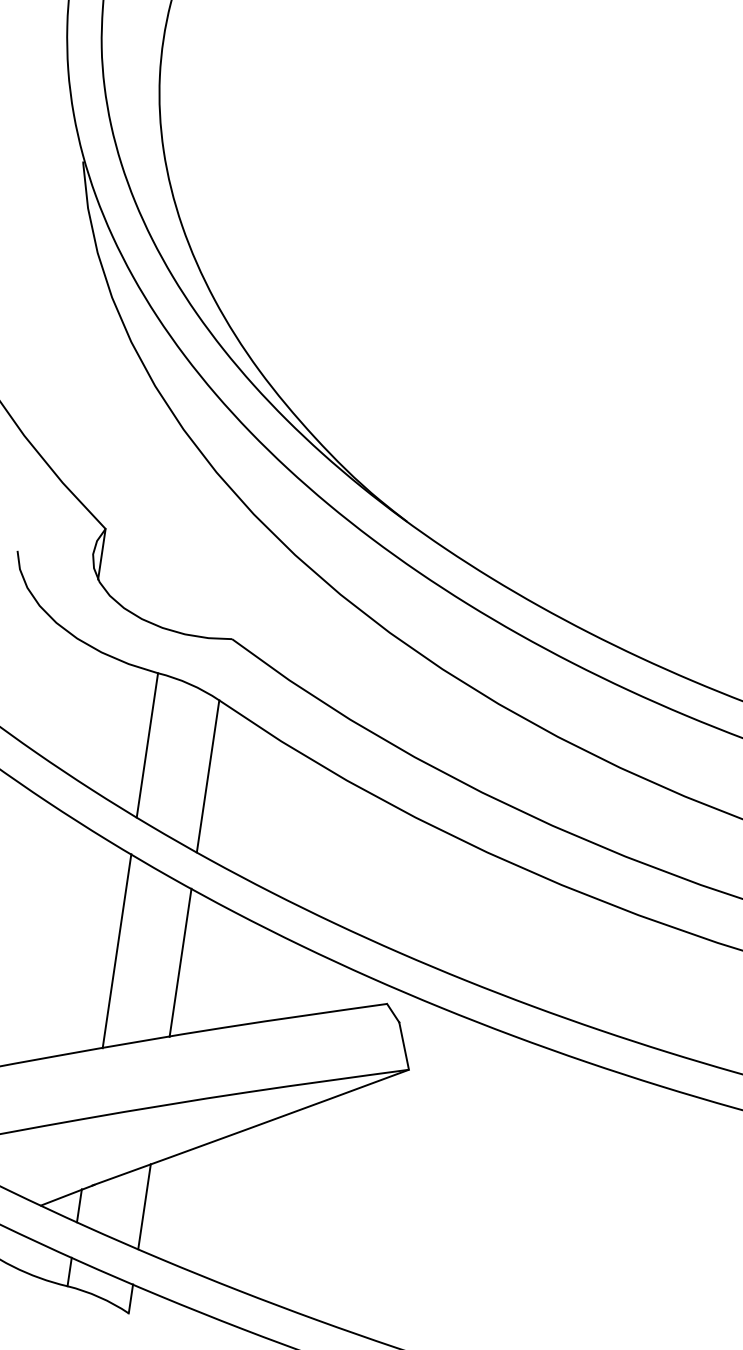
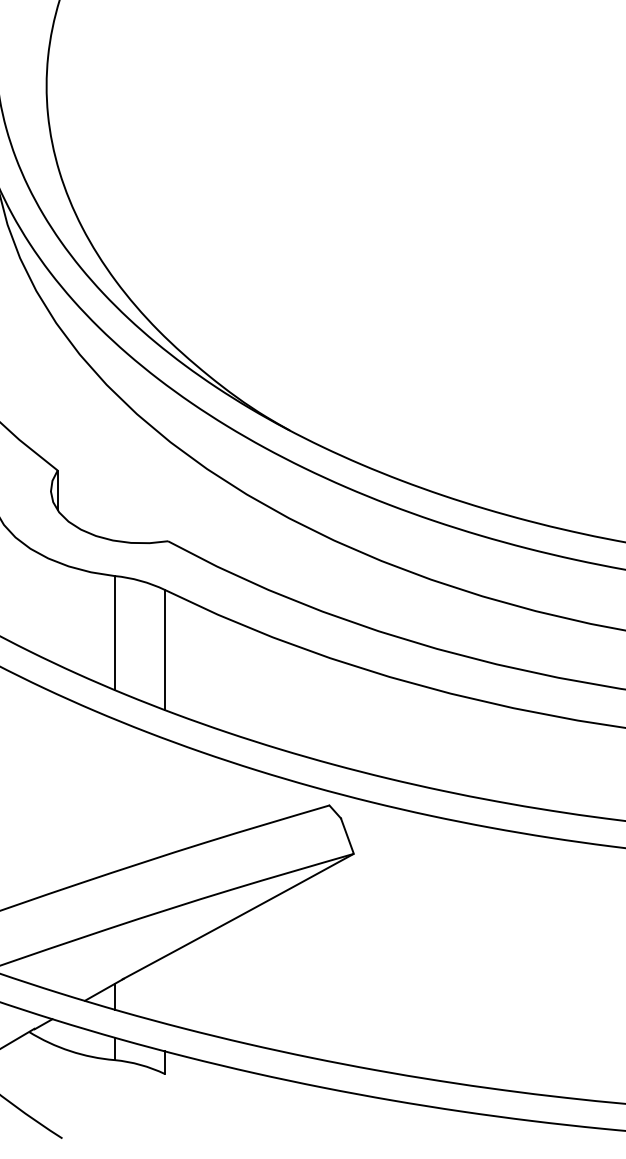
line: (116, 951) -> (114, 795), removed
line: (181, 961) -> (165, 796), removed
line: (145, 1206) -> (165, 989), removed

